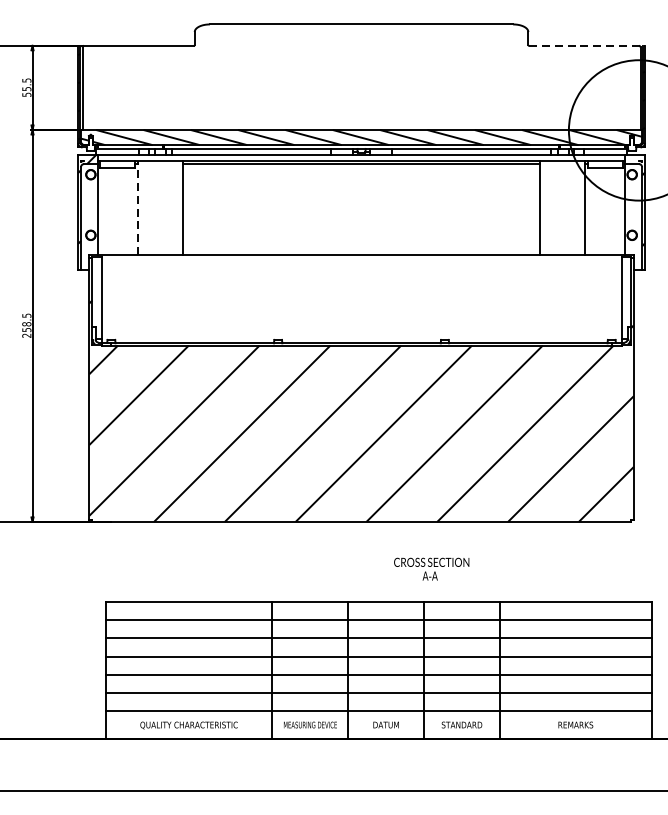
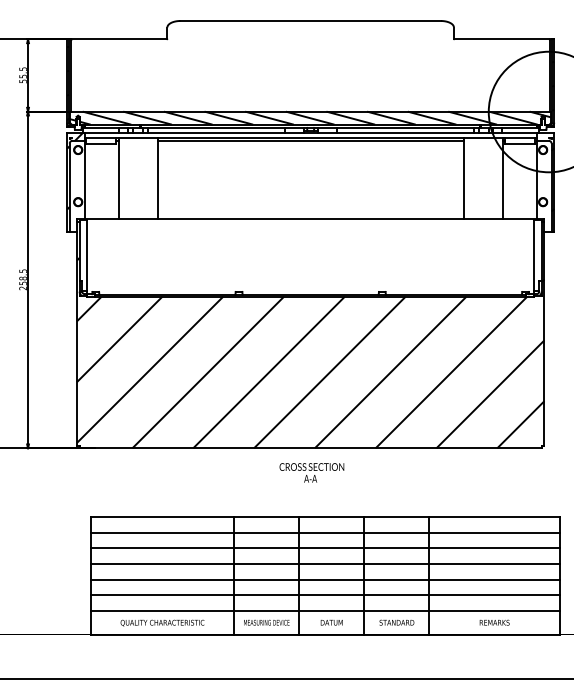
line: (587, 45) -> (504, 39), dashed -> solid
line: (137, 207) -> (118, 178), dashed -> solid
text: (431, 568) -> (311, 472), moved

